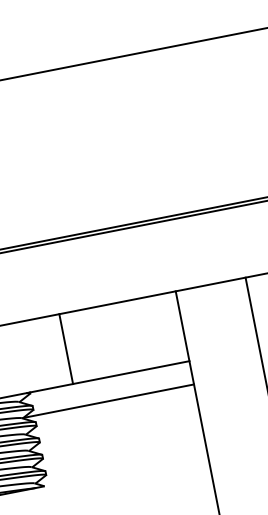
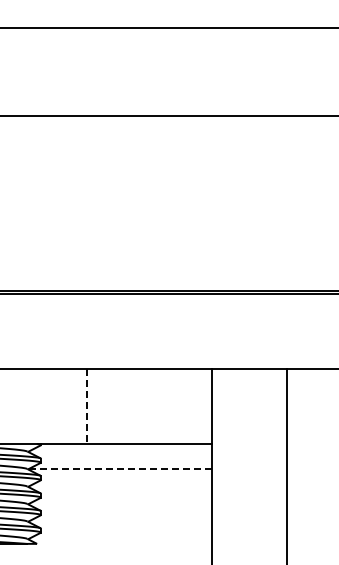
line: (66, 349) -> (87, 407), solid -> dashed
line: (108, 400) -> (120, 468), solid -> dashed

